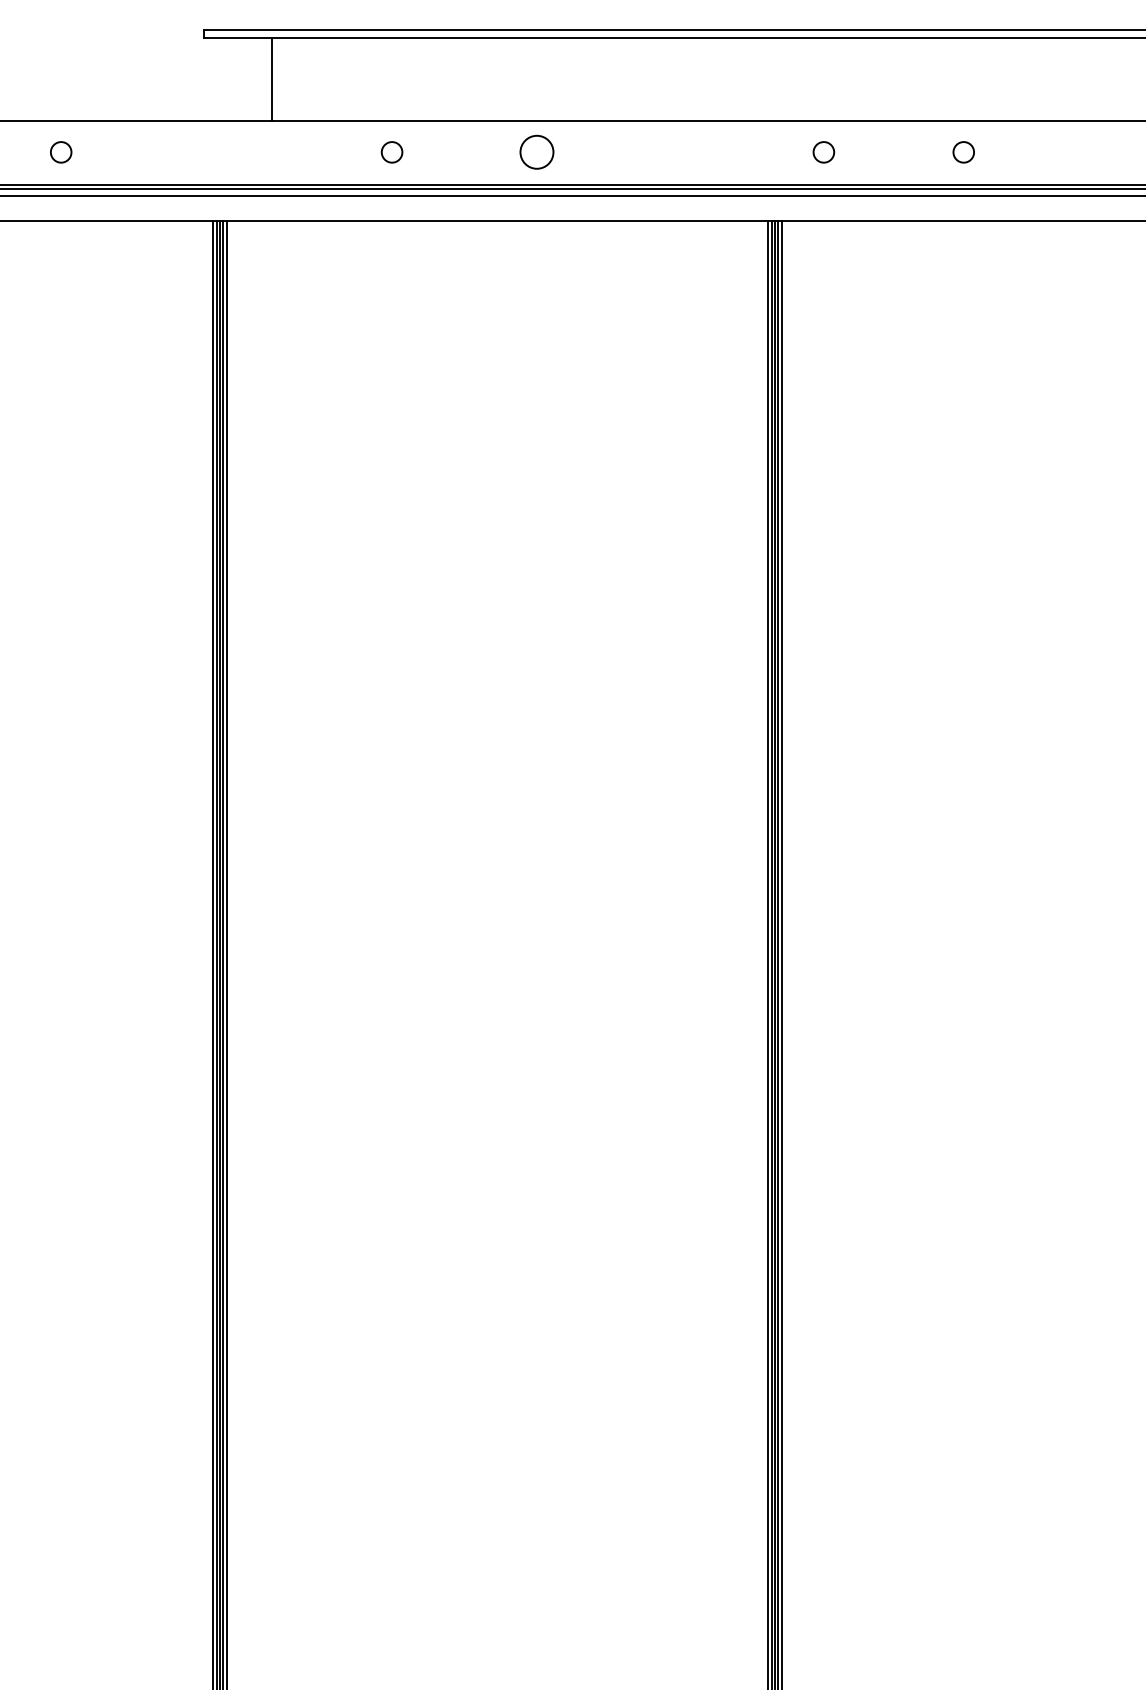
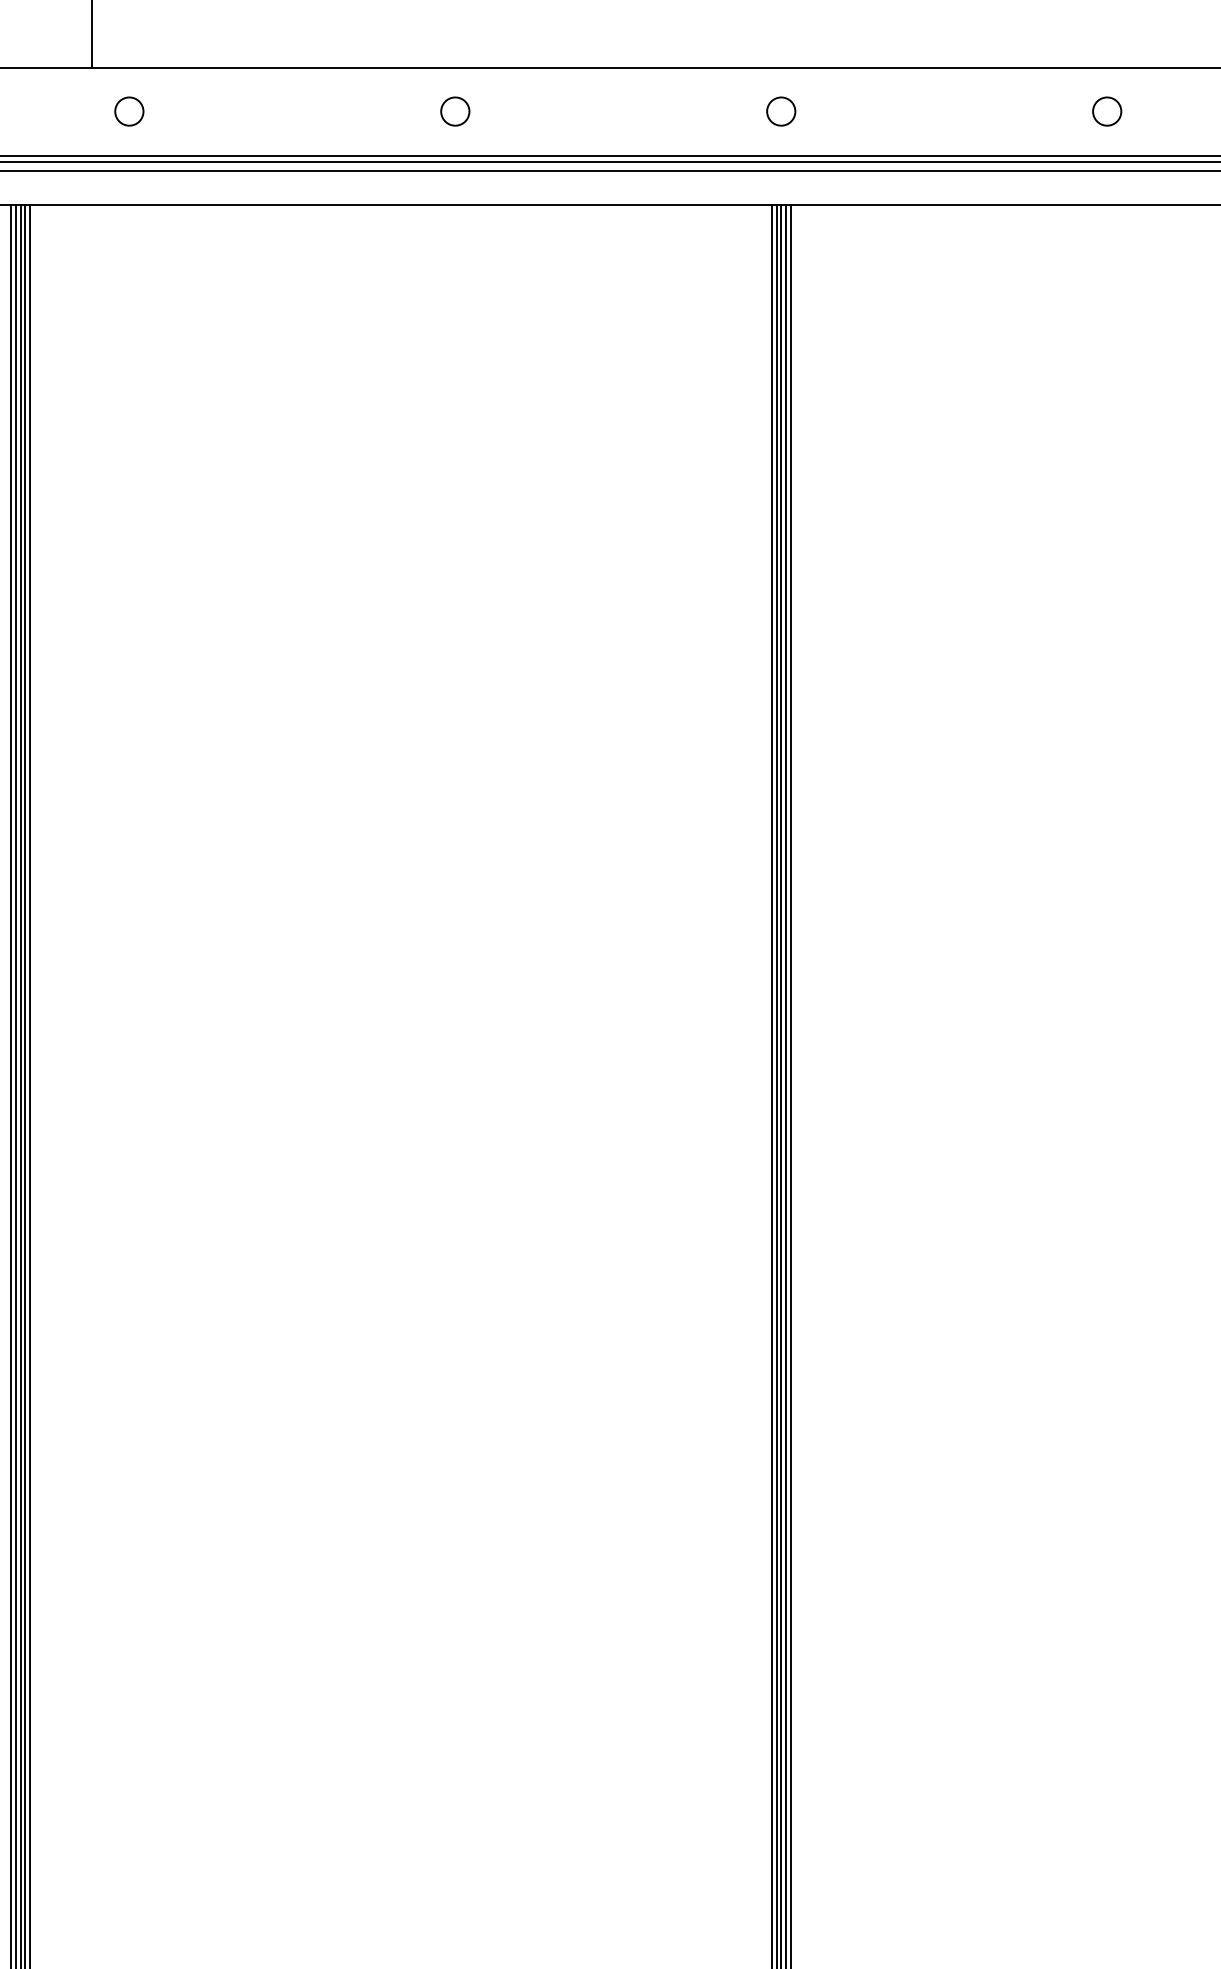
circle: (391, 152) -> (128, 111), moved
circle: (536, 152) -> (454, 111), size x0.62
circle: (823, 152) -> (780, 111), moved
circle: (963, 152) -> (1106, 111), moved

